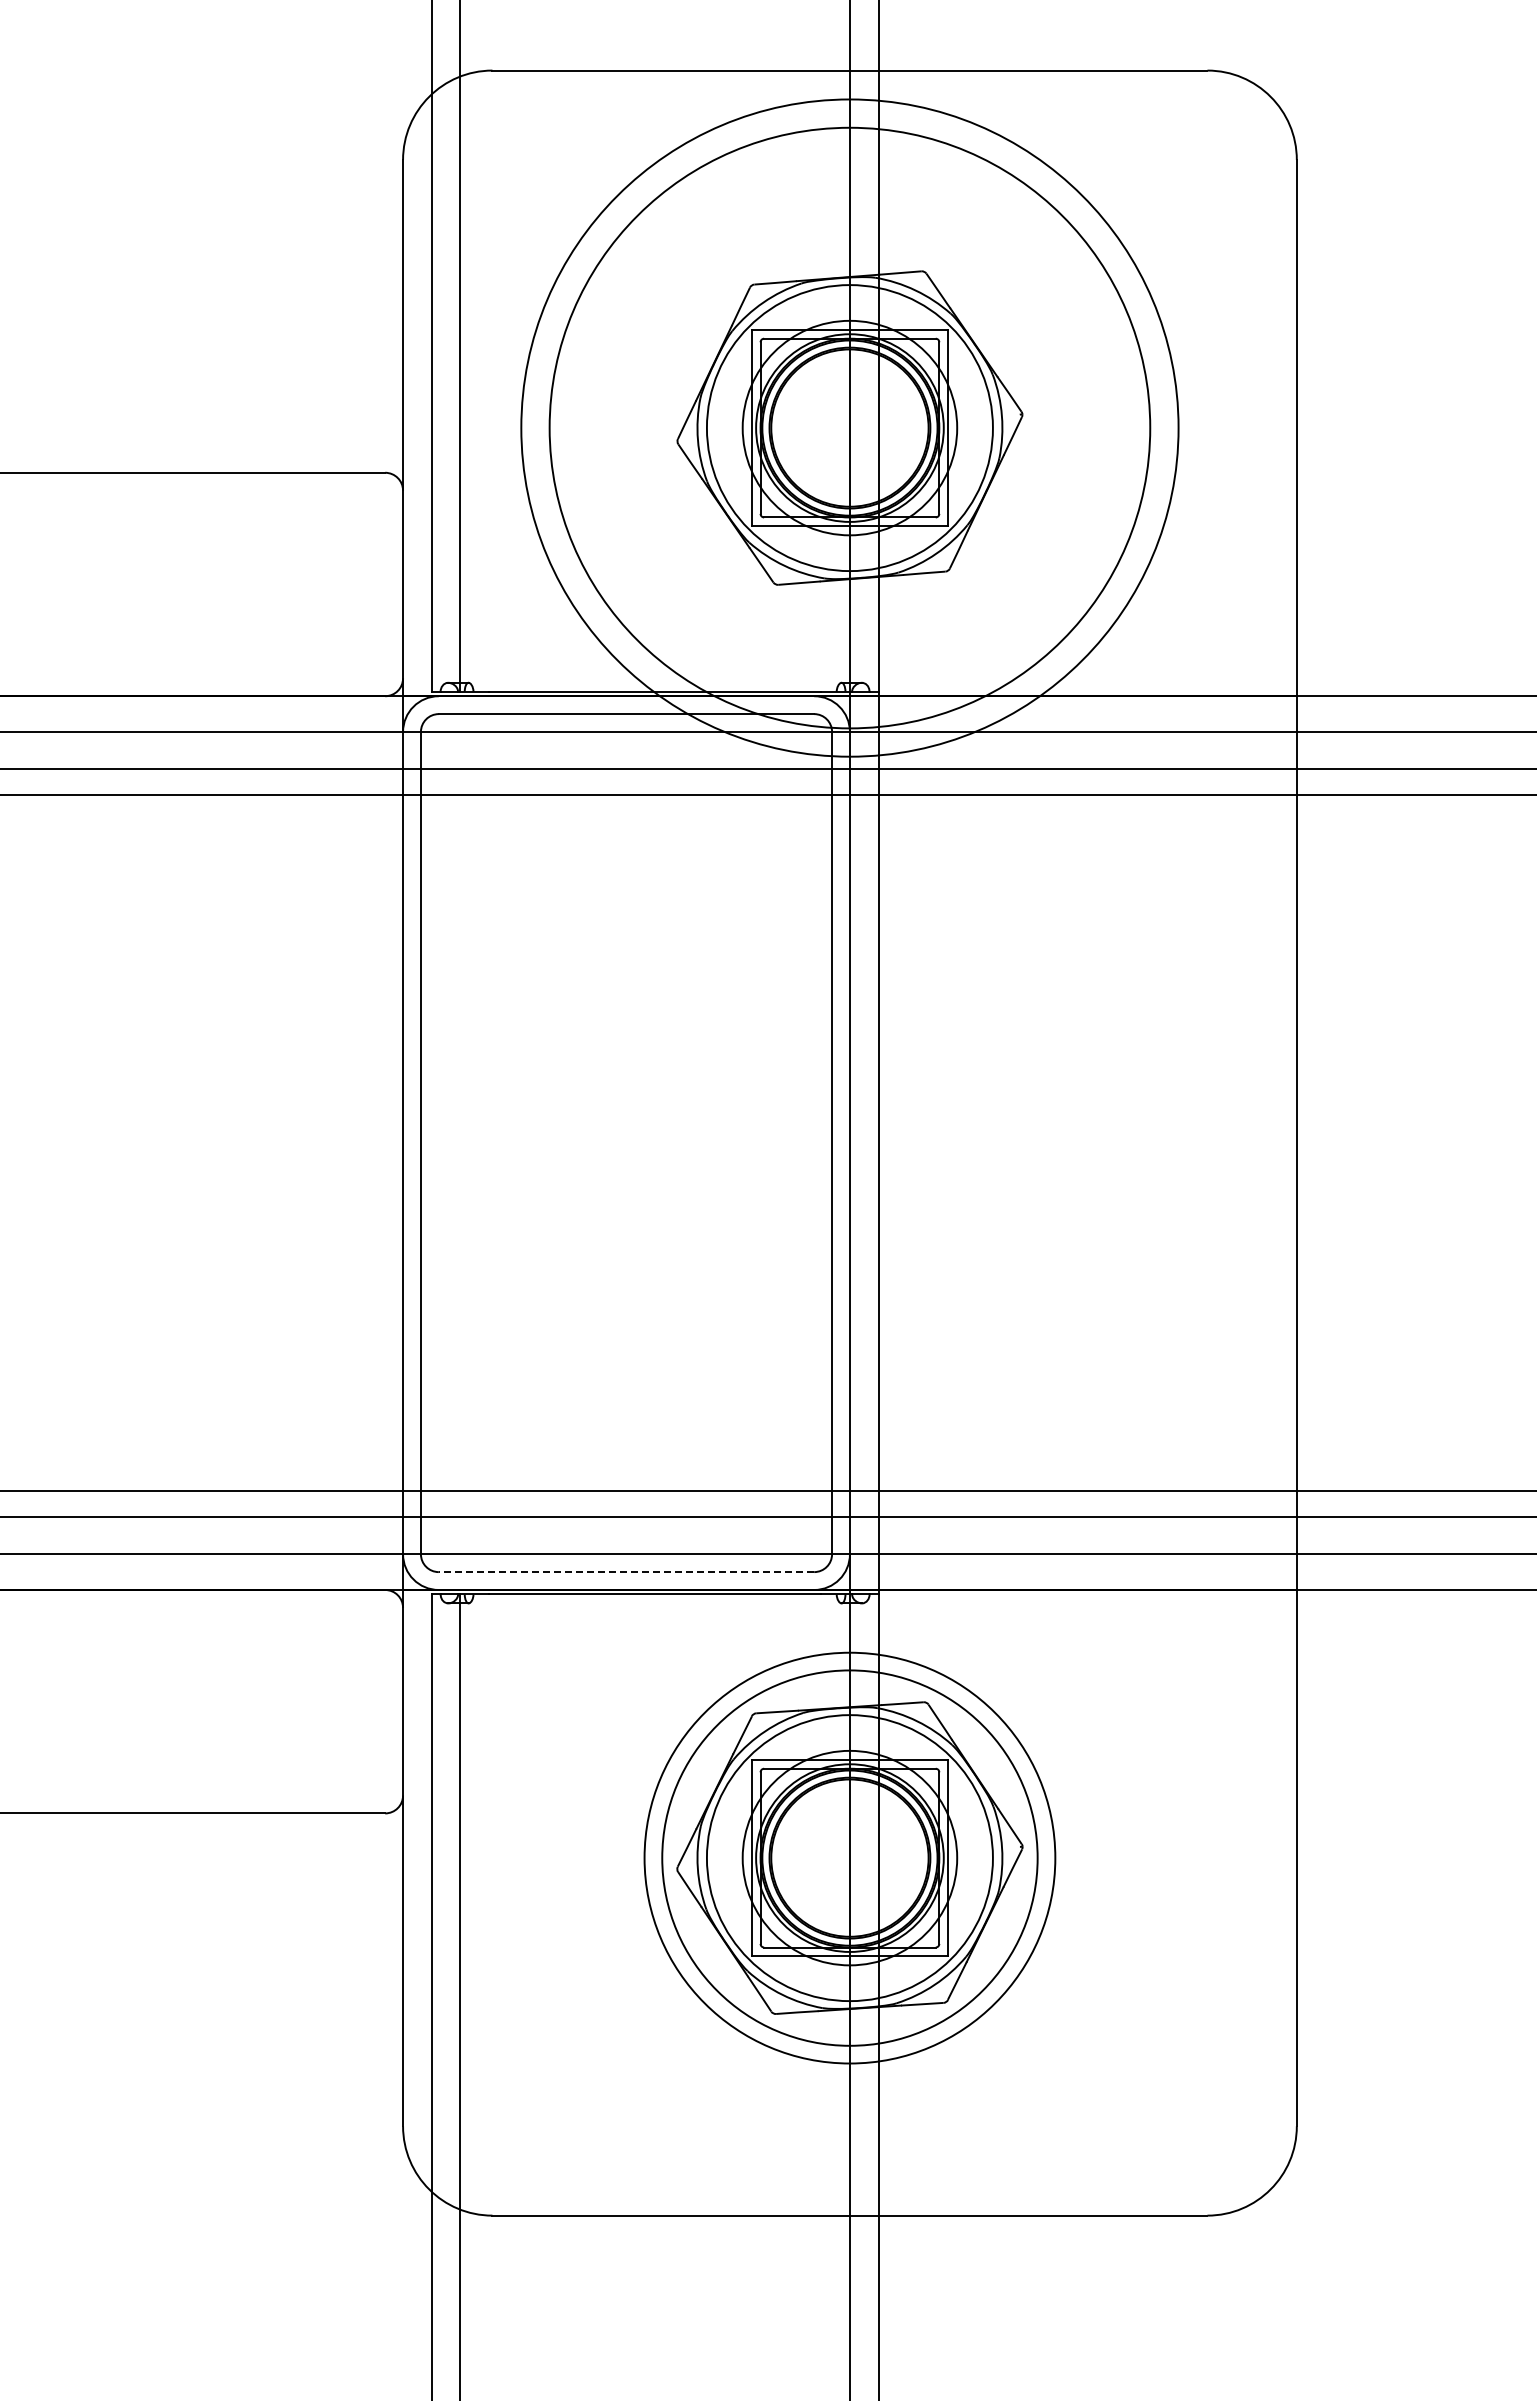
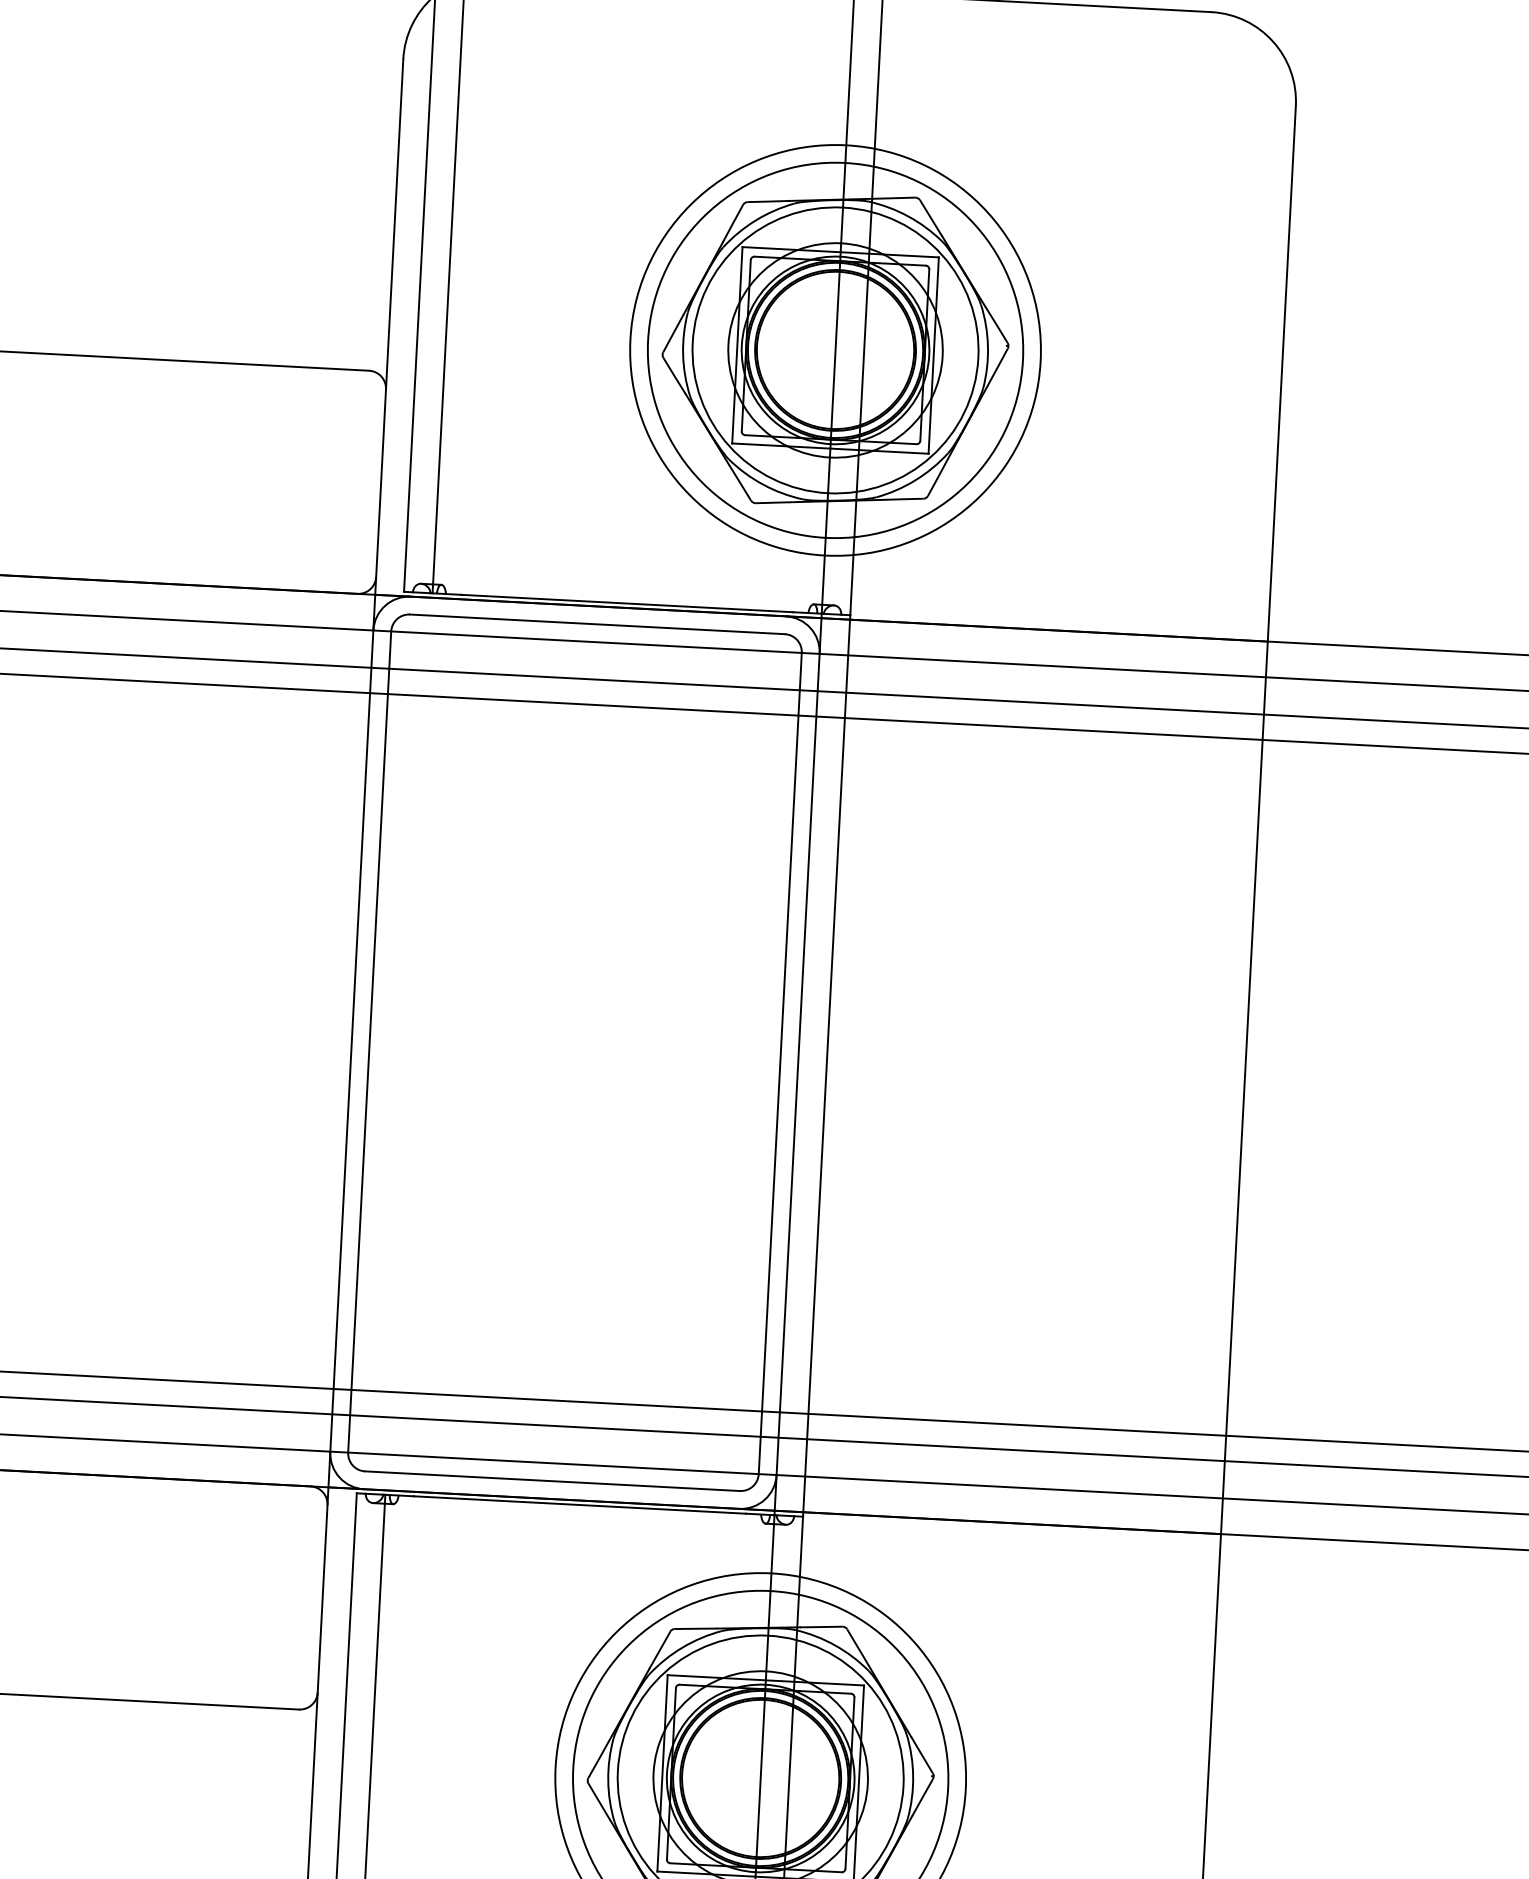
circle: (849, 427) -> (835, 349), size x0.62
circle: (849, 427) -> (835, 349), size x0.62
line: (626, 1572) -> (552, 1481), dashed -> solid

